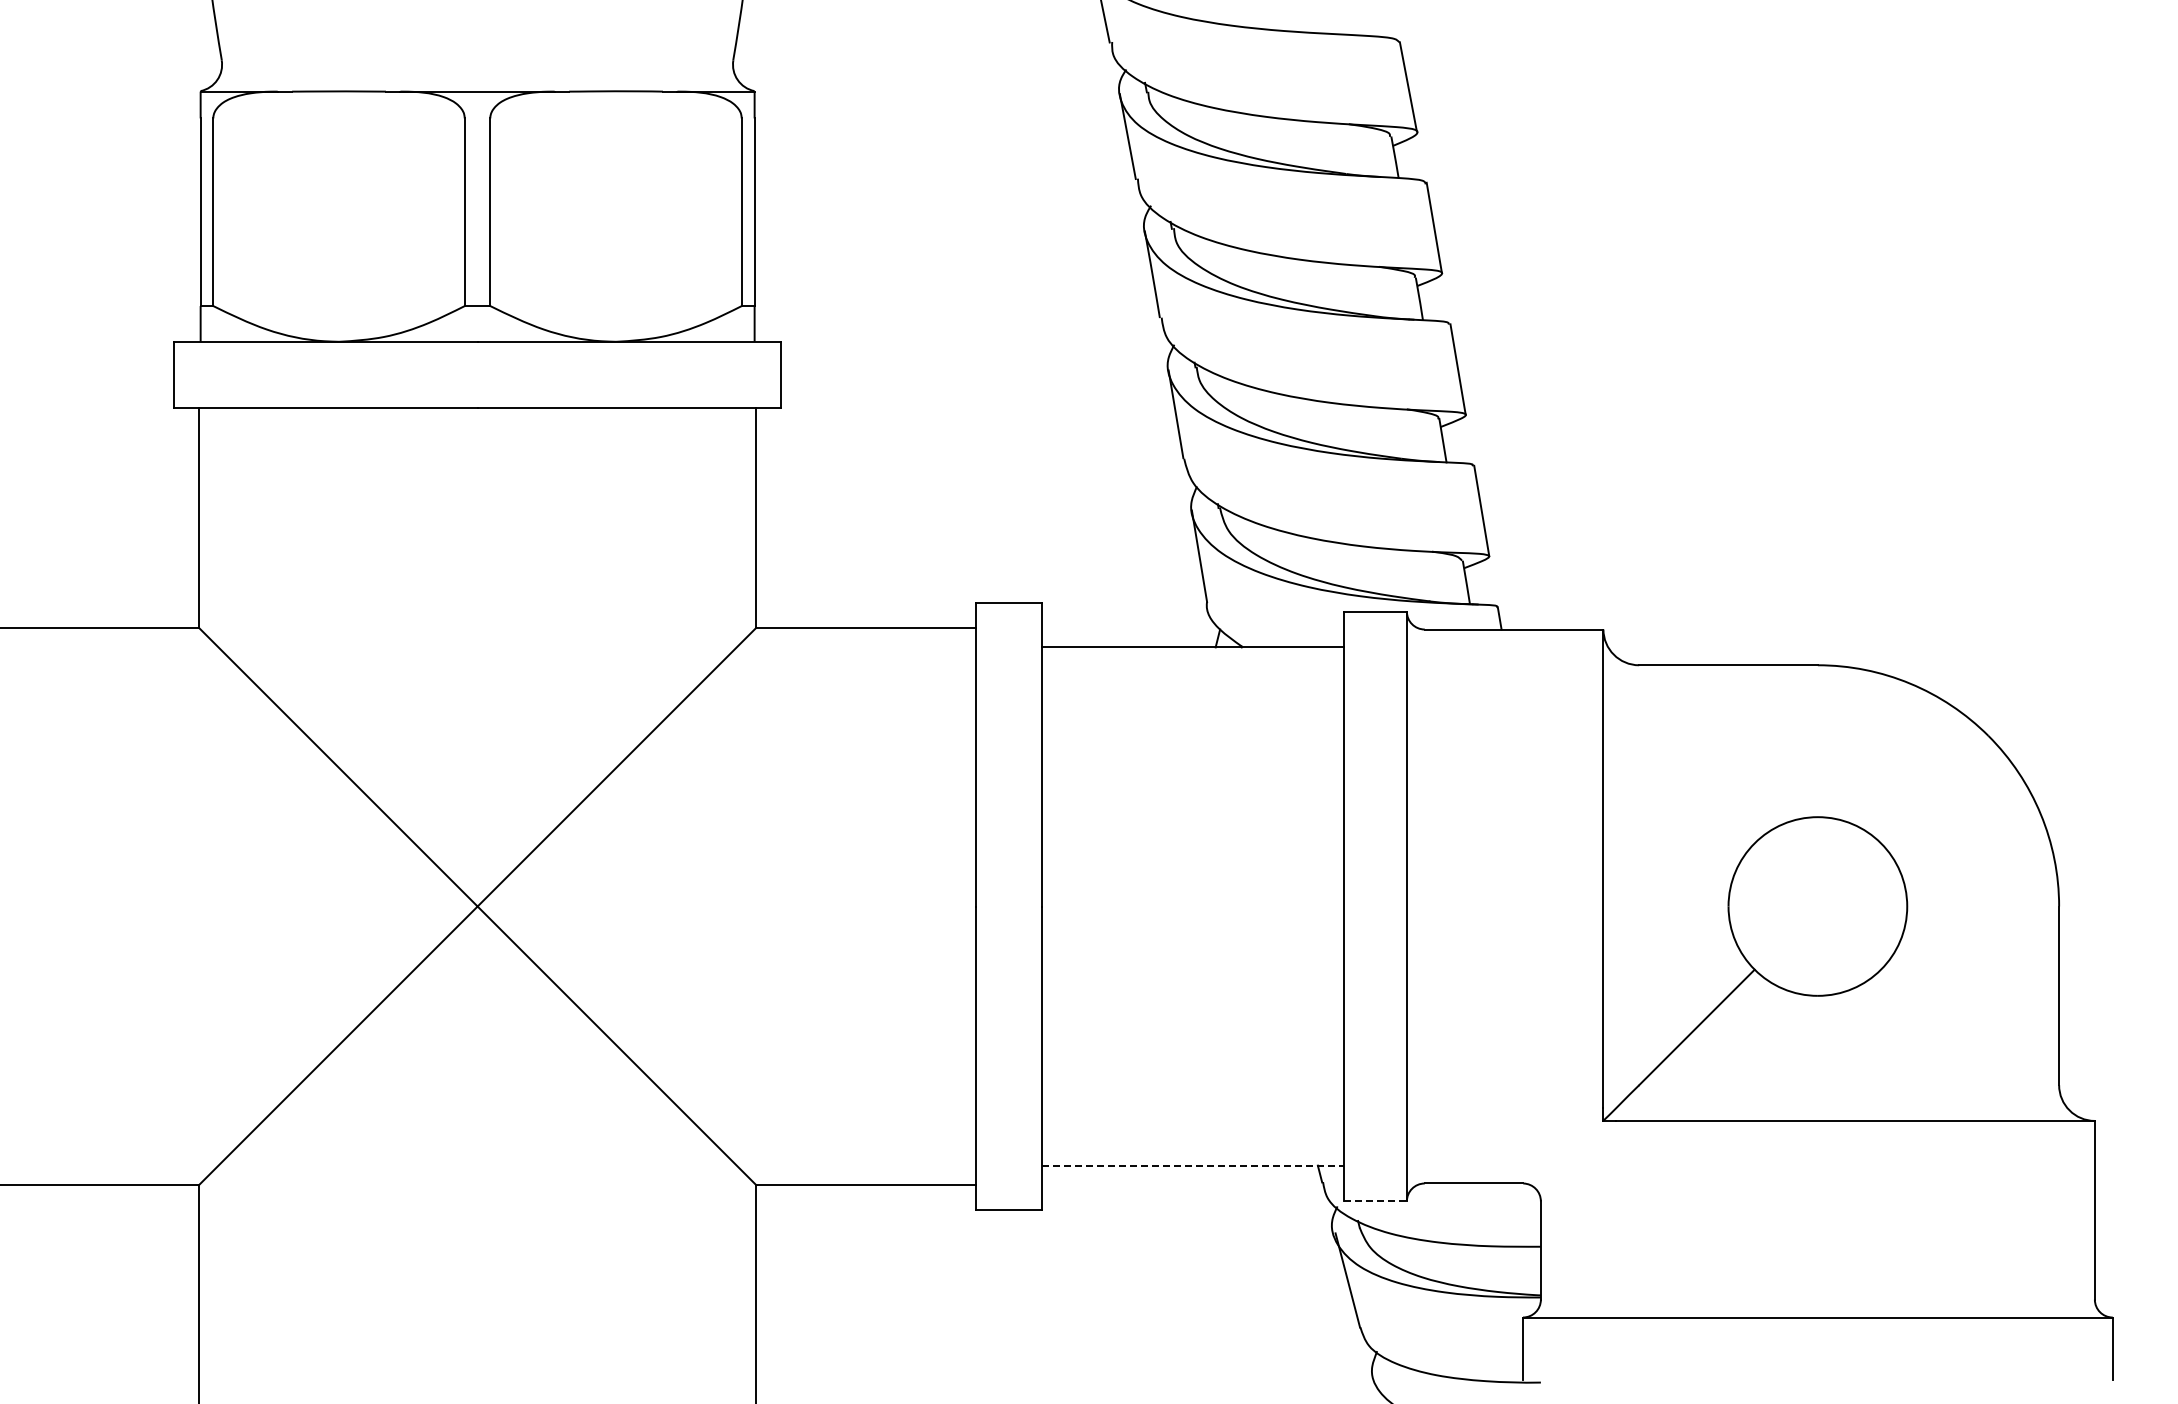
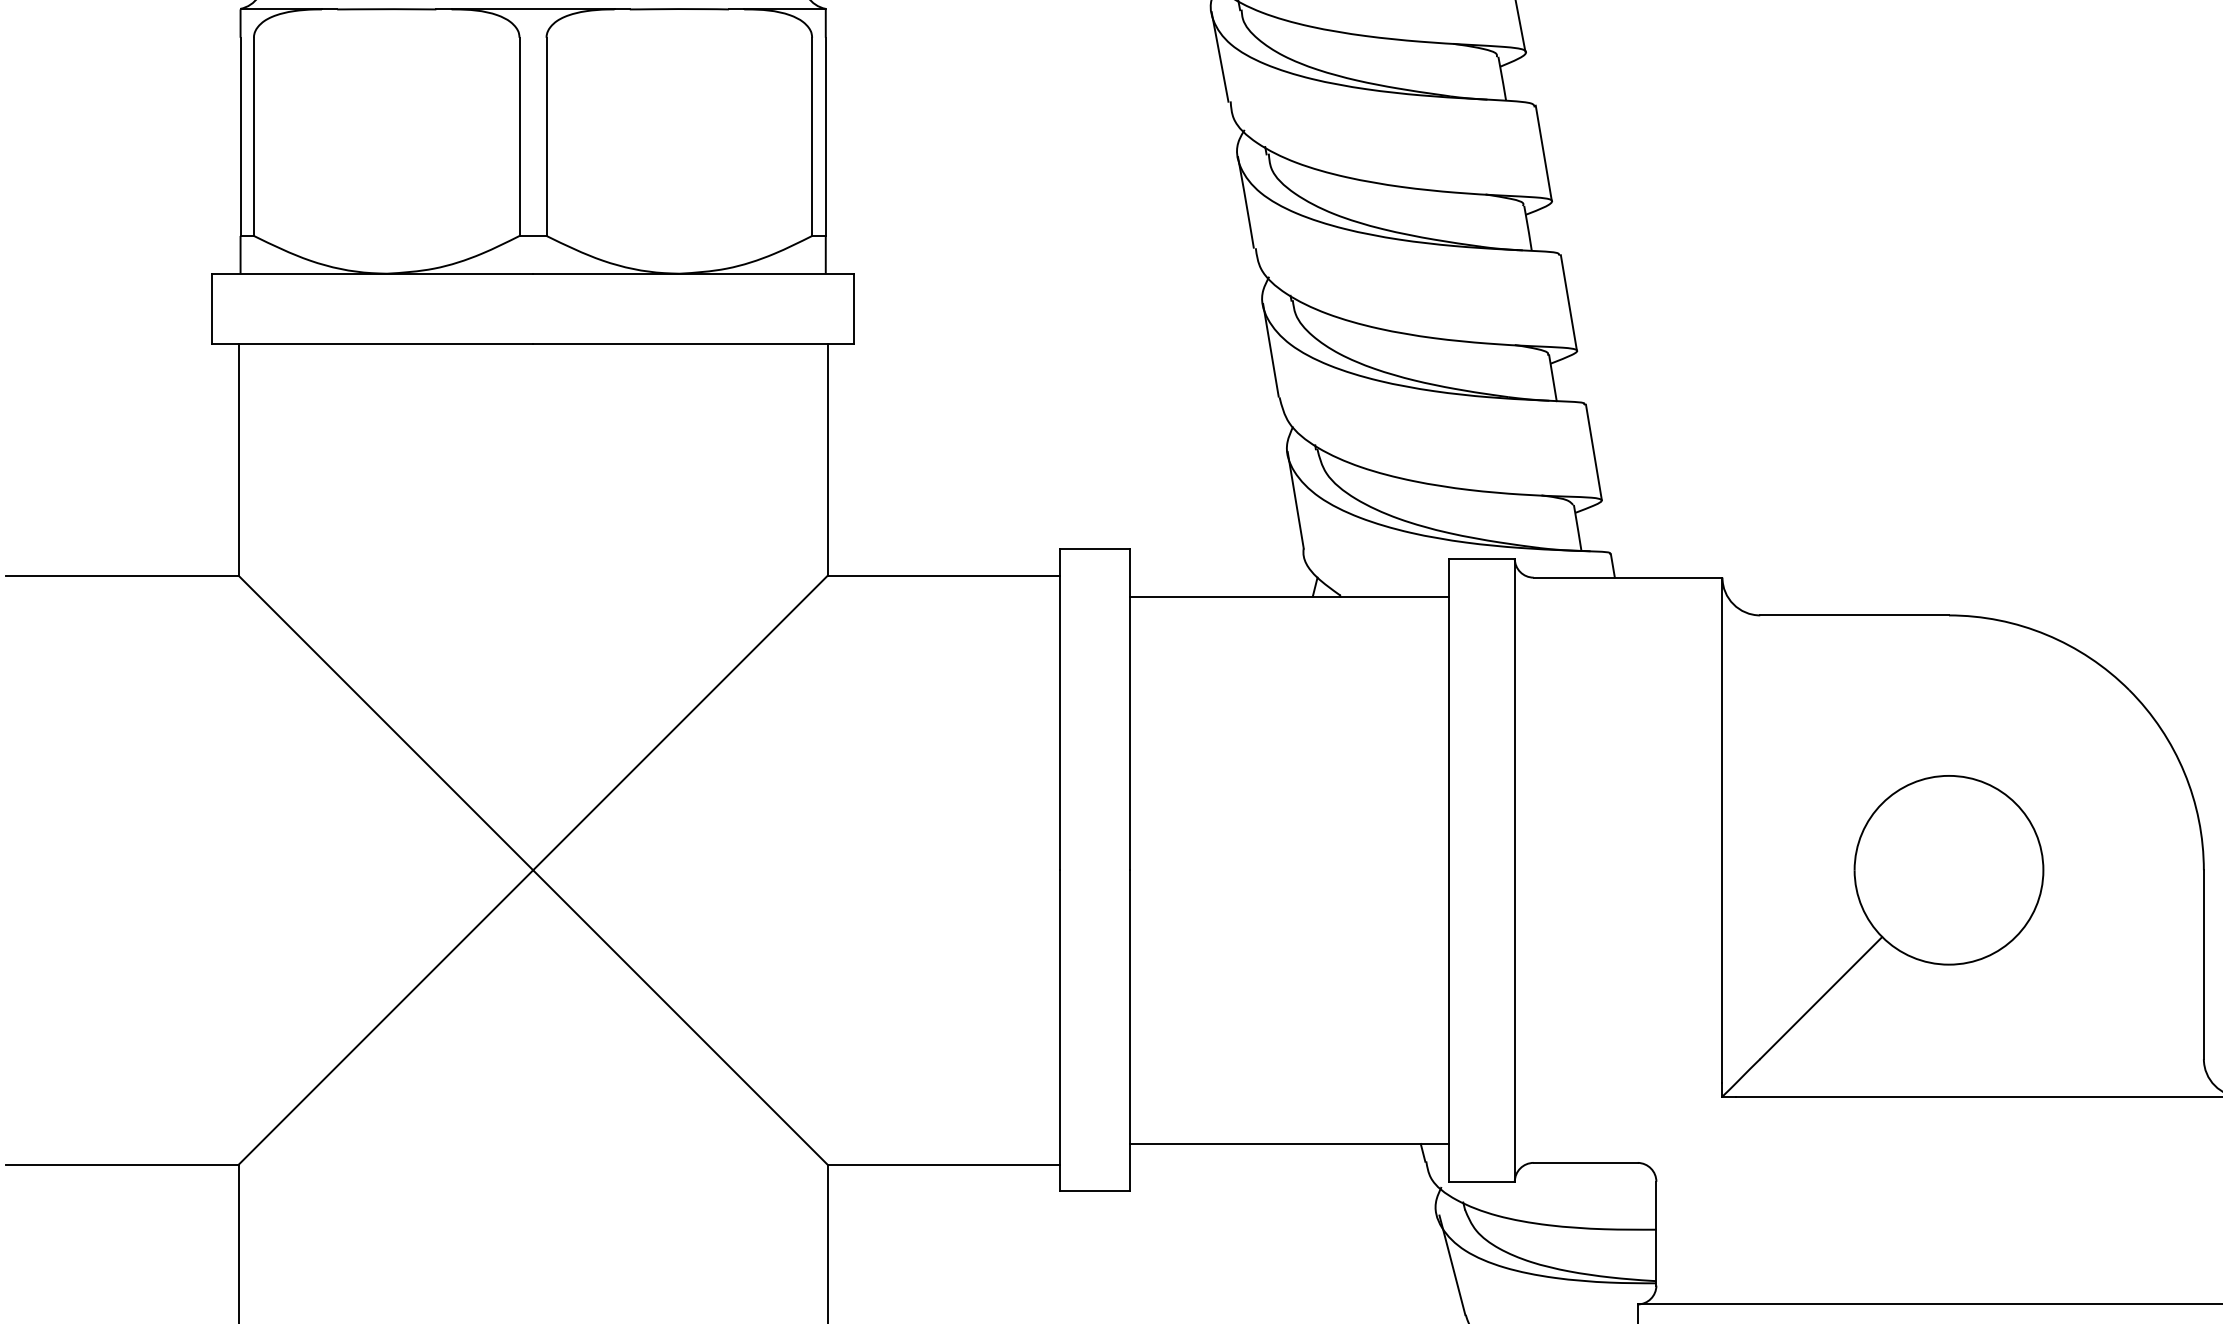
line: (1193, 1165) -> (1289, 1143), dashed -> solid
line: (1376, 1201) -> (1482, 1181), dashed -> solid

